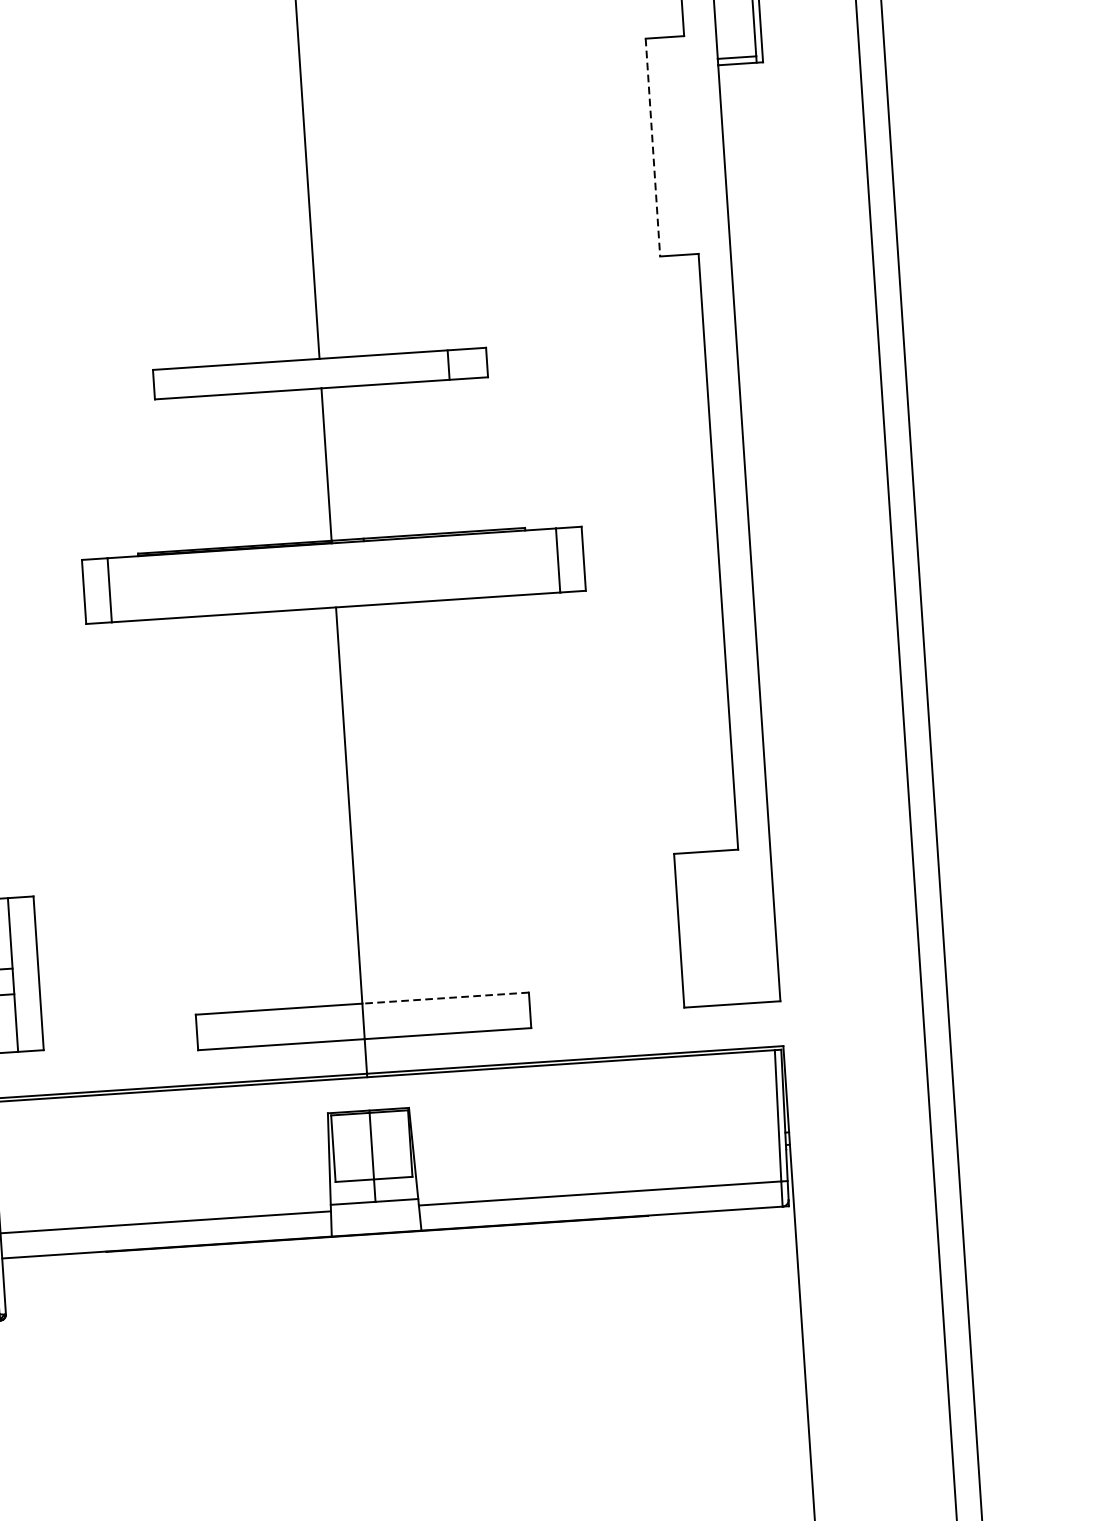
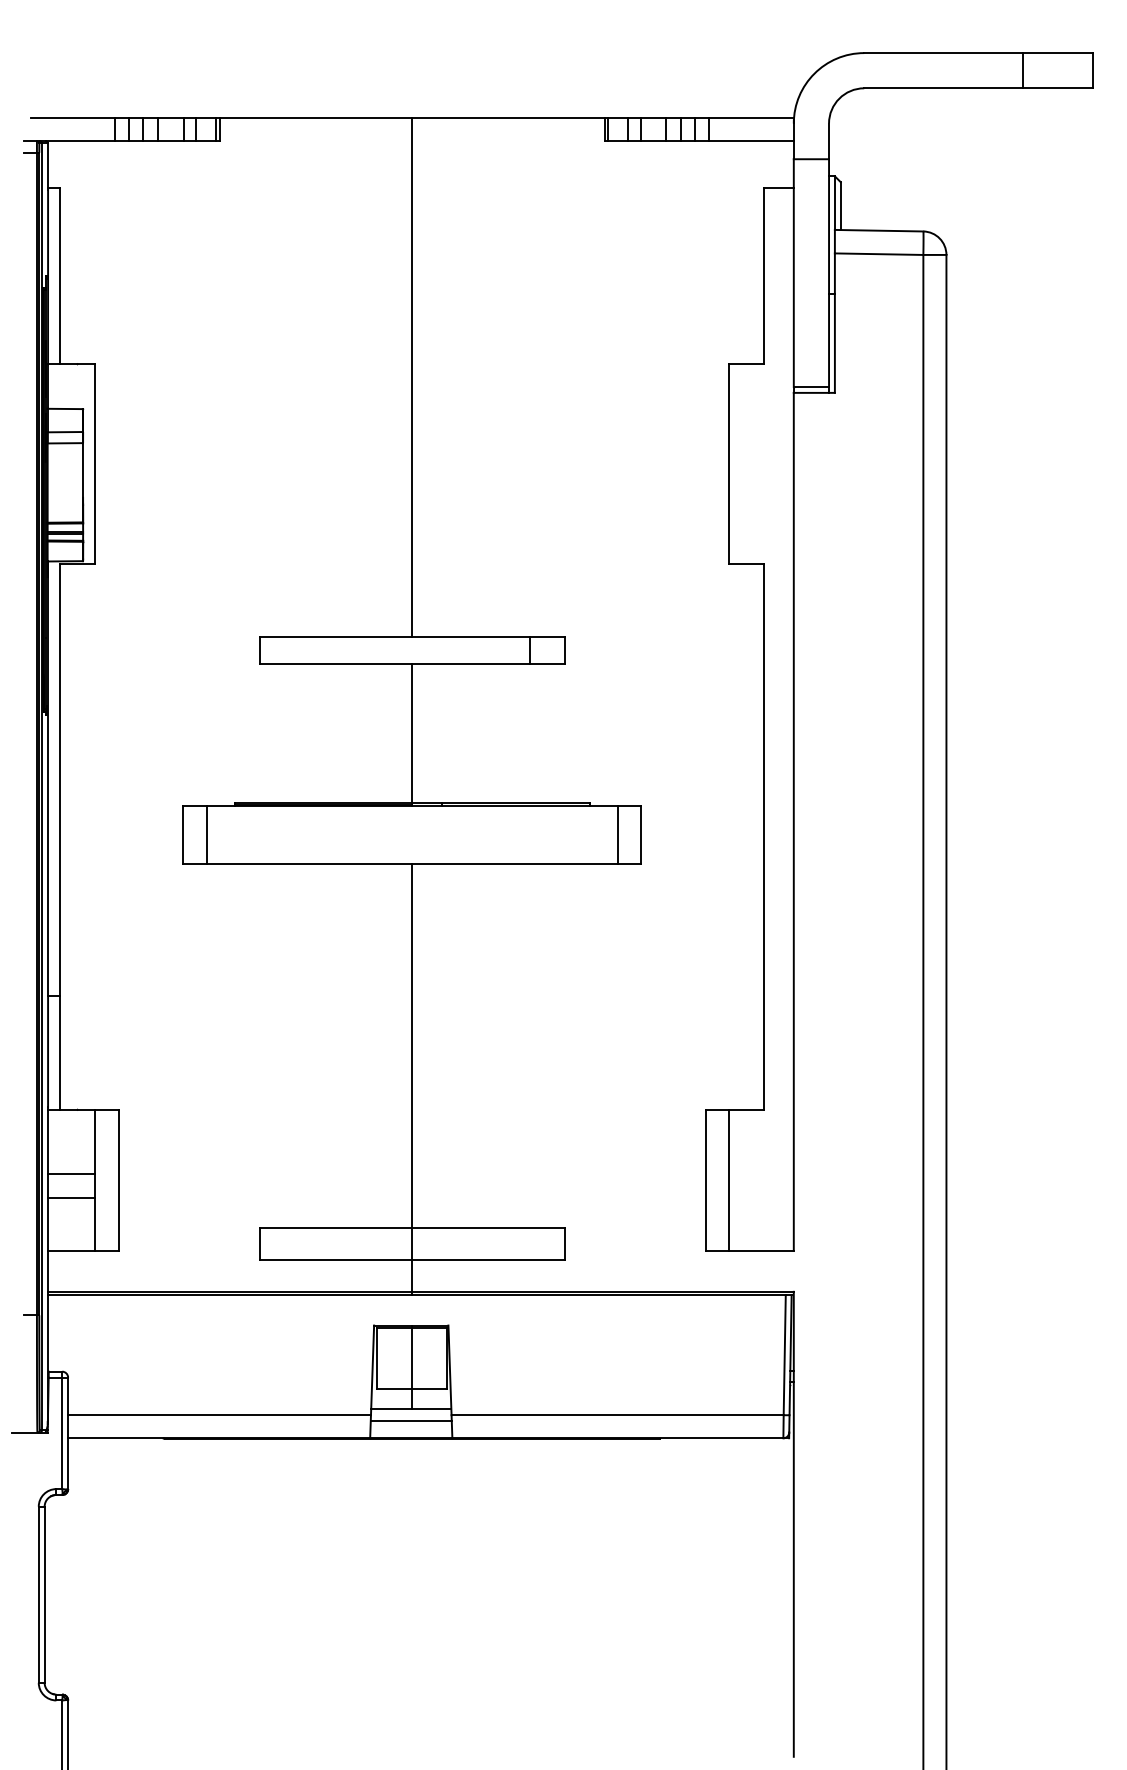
line: (653, 148) -> (729, 464), dashed -> solid
line: (705, 928) -> (729, 1179), added
line: (445, 998) -> (488, 1227), dashed -> solid
line: (374, 1214) -> (410, 1420), added

